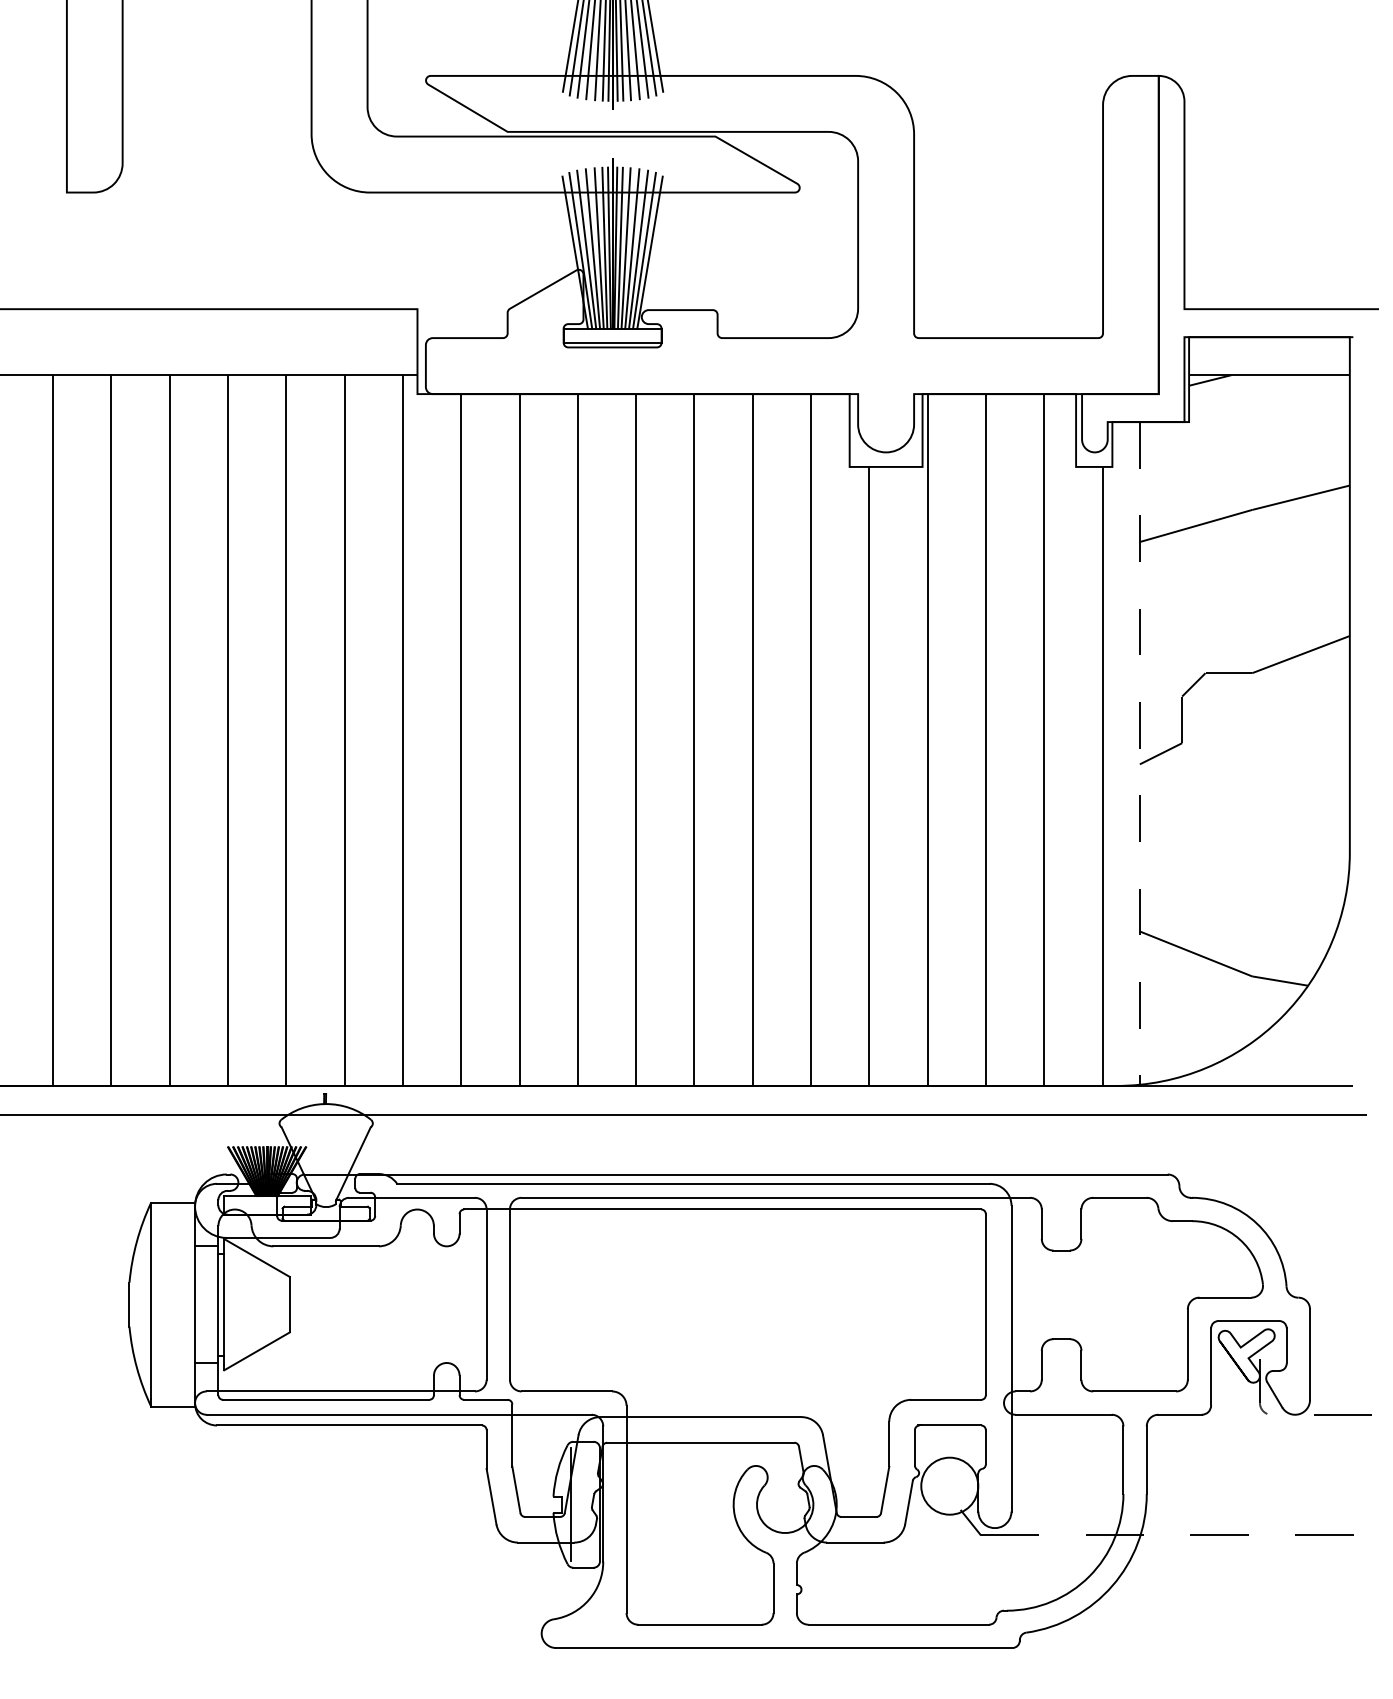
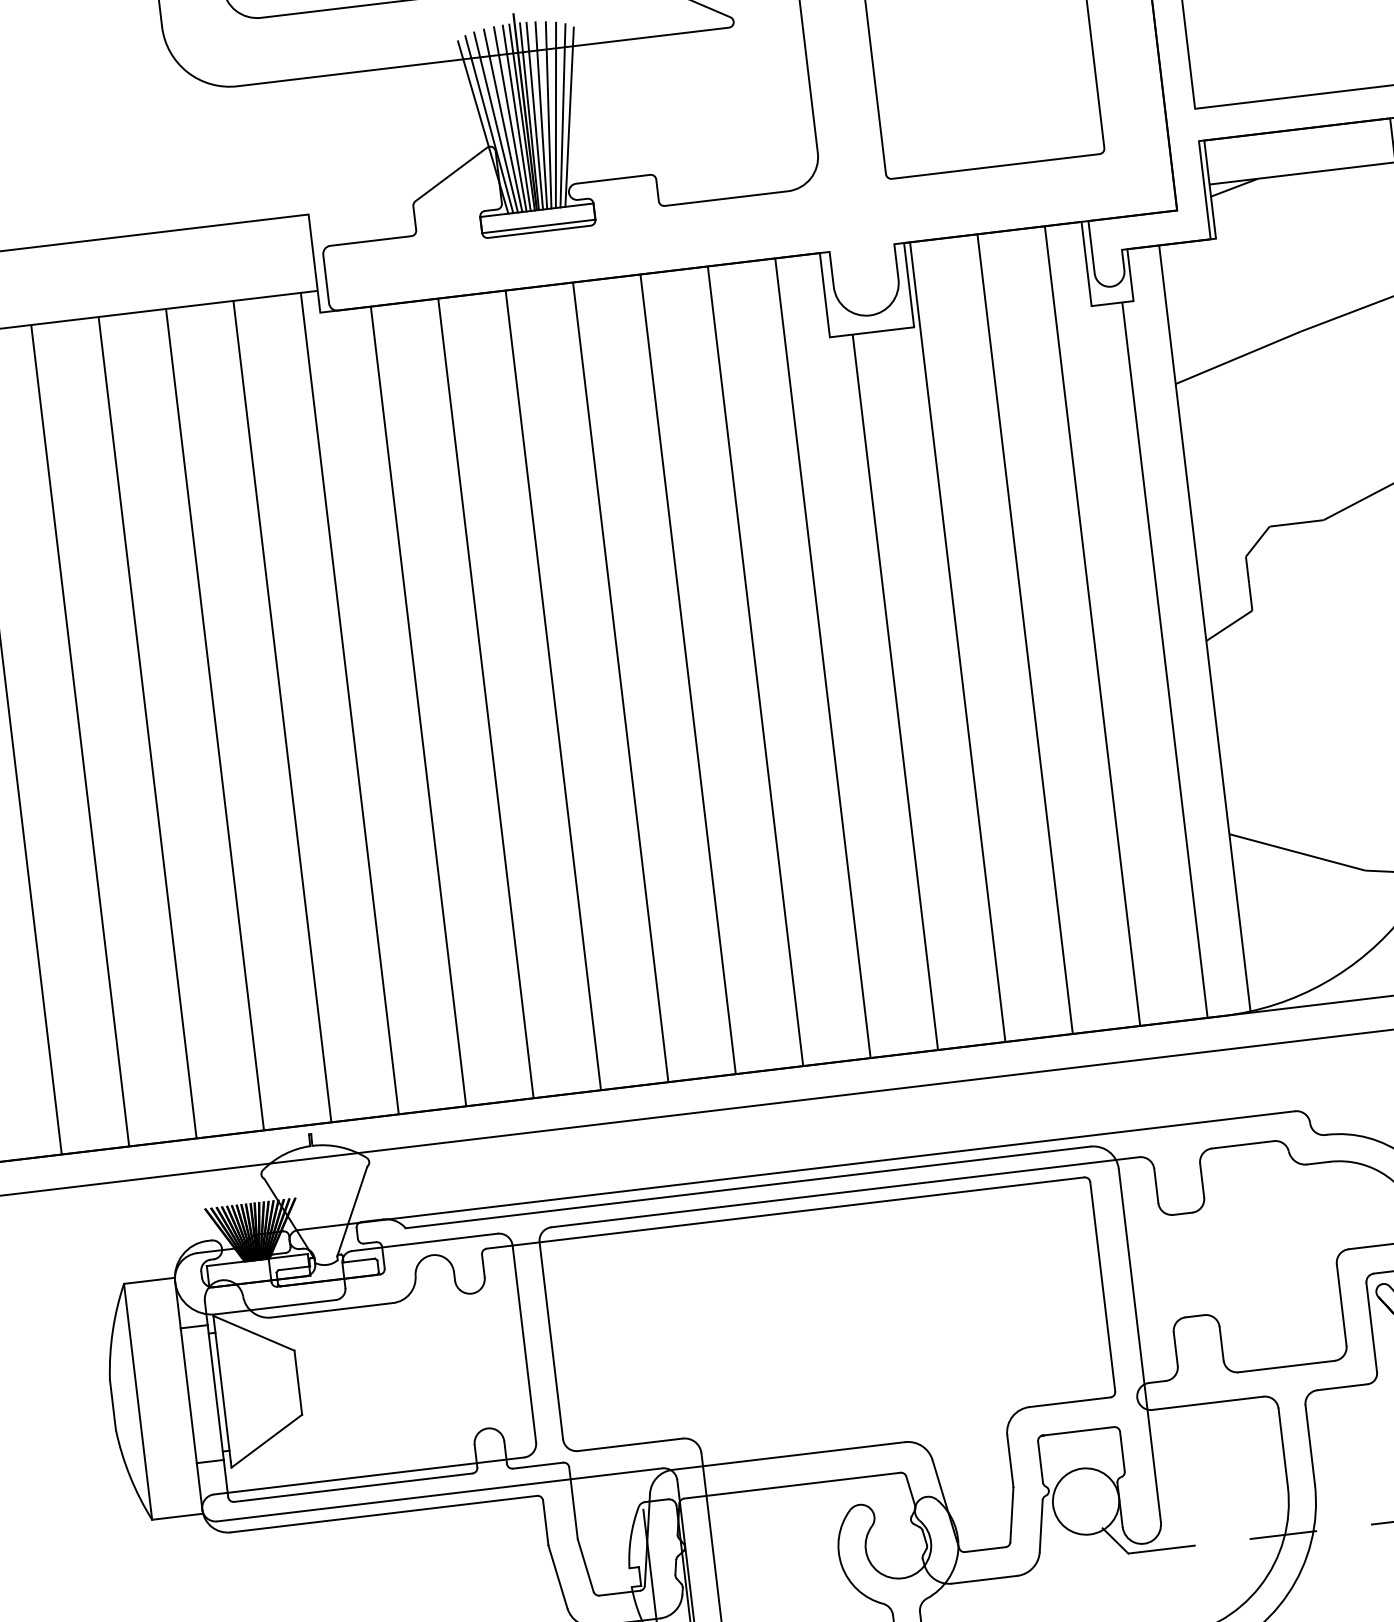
line: (1139, 753) -> (1204, 628), dashed -> solid

